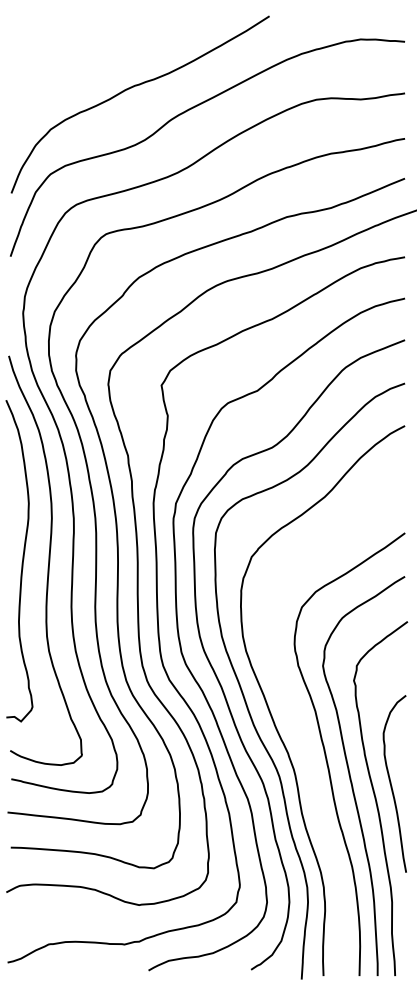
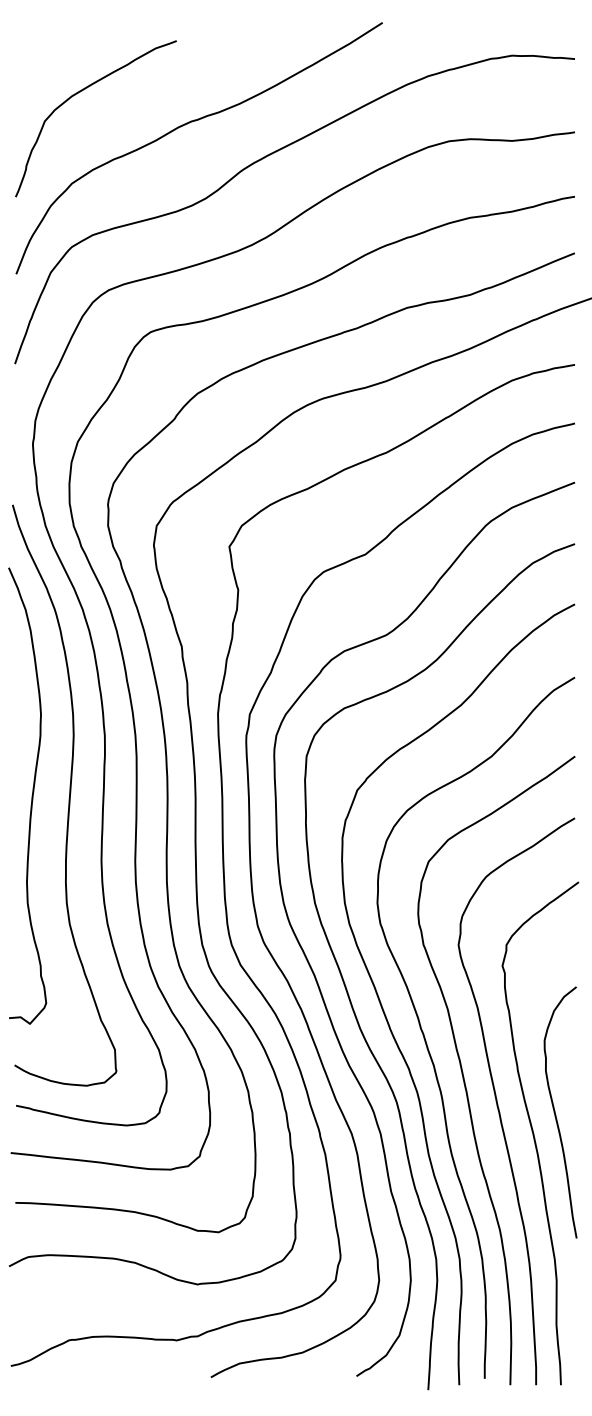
curve: (58, 64) -> (82, 91), added
curve: (301, 735) -> (427, 1043), added

